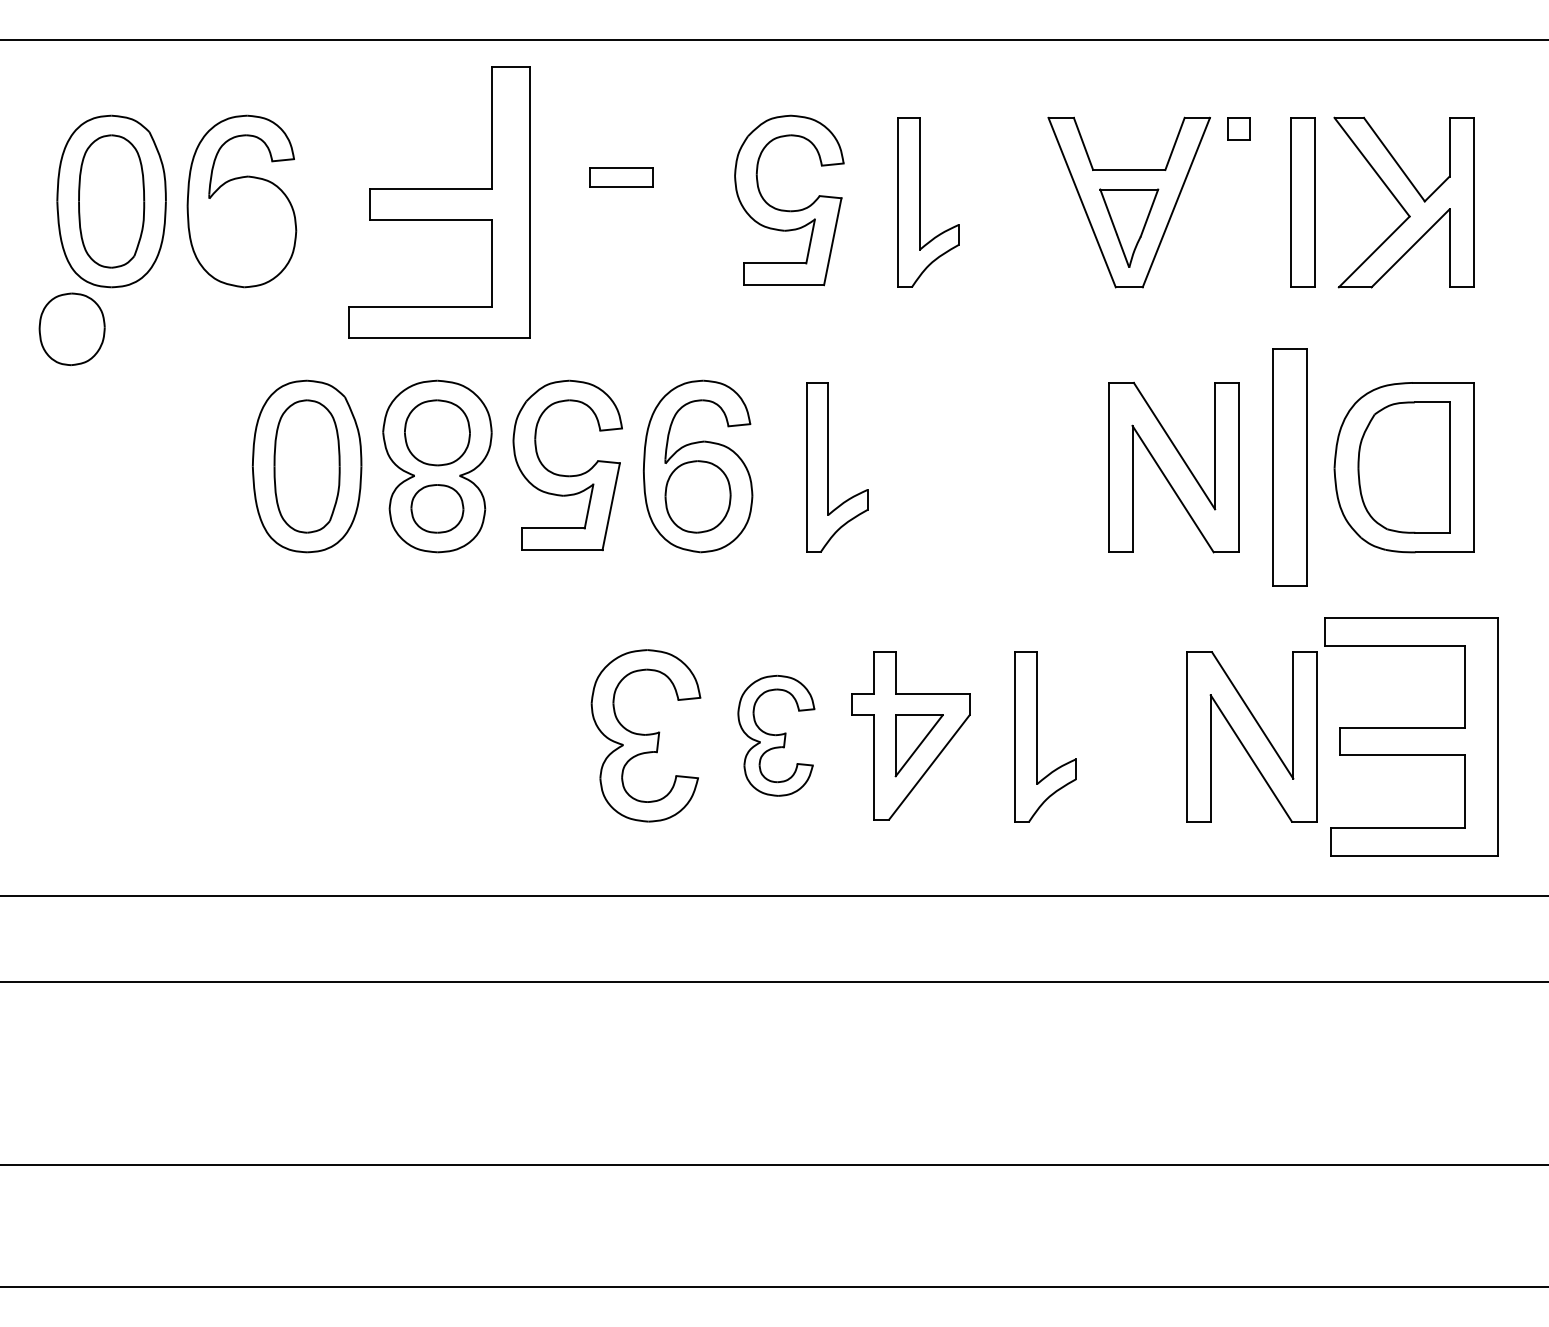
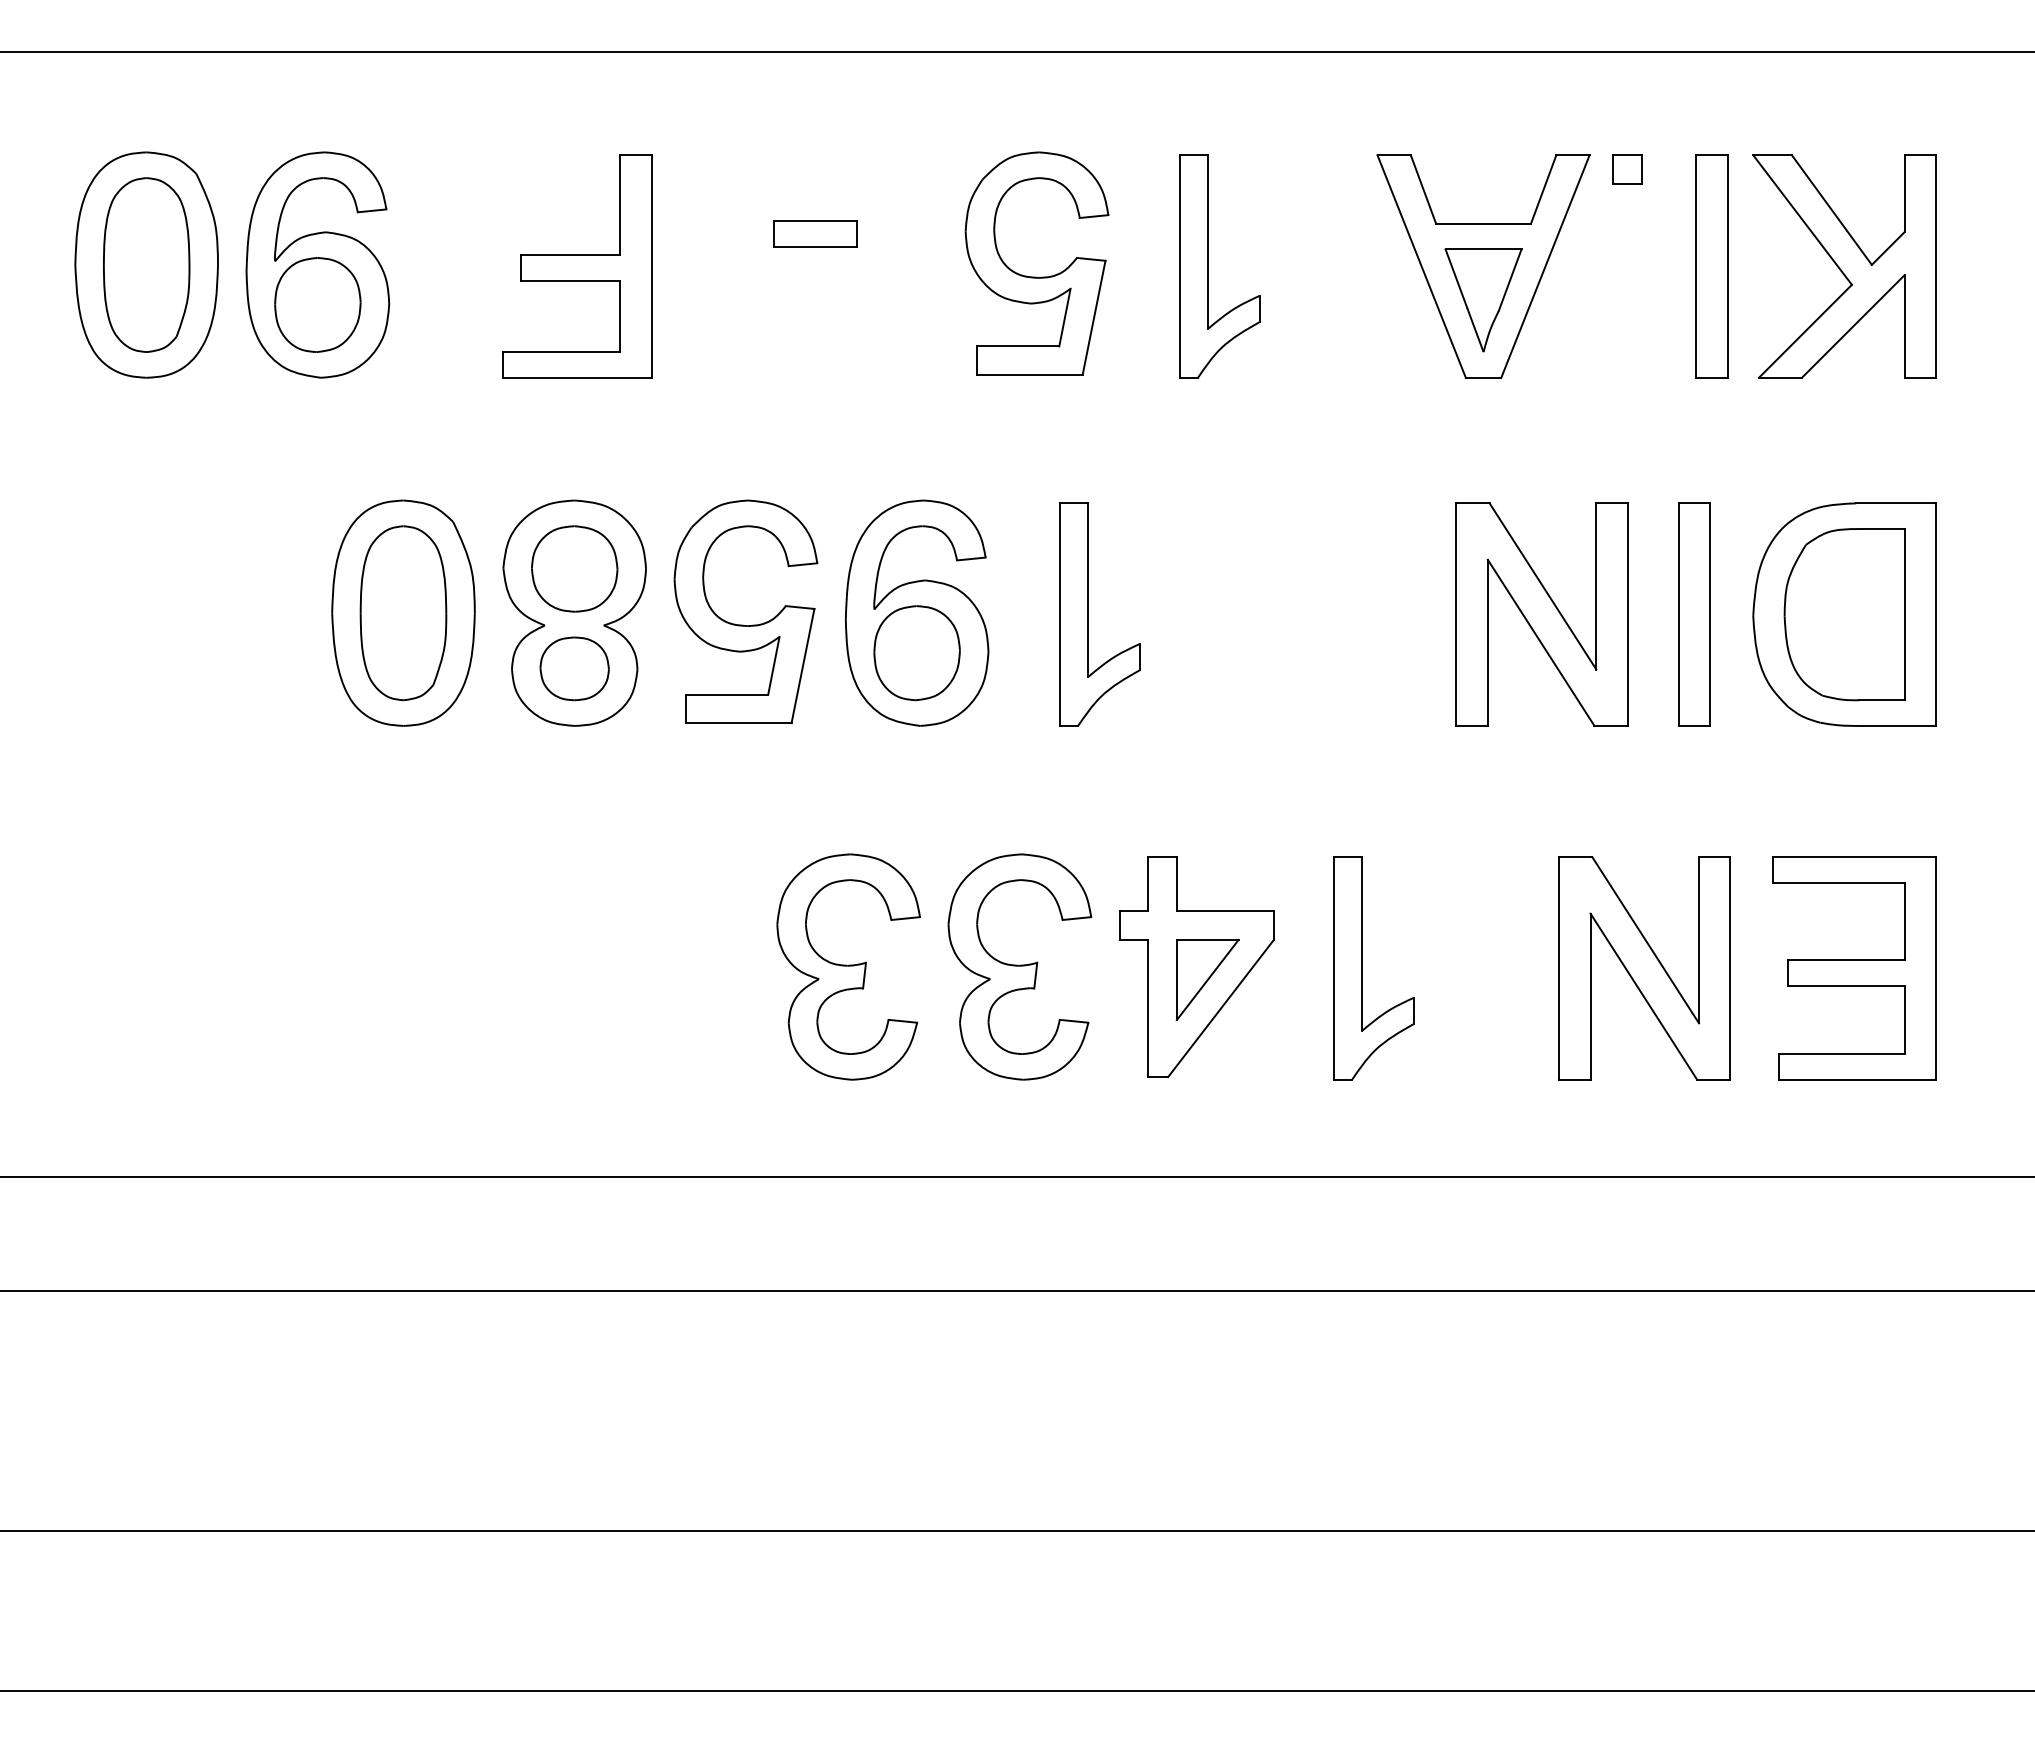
part: (439, 202) -> (577, 266), size x0.62
part: (71, 328) -> (317, 304), moved
part: (1289, 467) -> (1694, 614), size x0.71
part: (776, 735) -> (1019, 966), size x1.43
part: (1411, 736) -> (1854, 968), size x0.71

